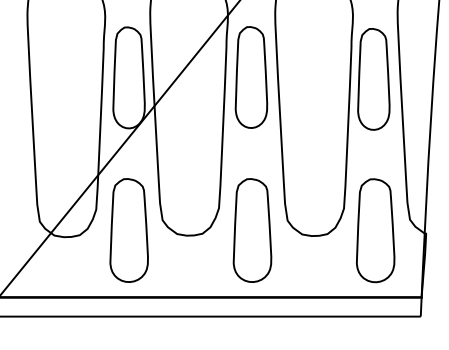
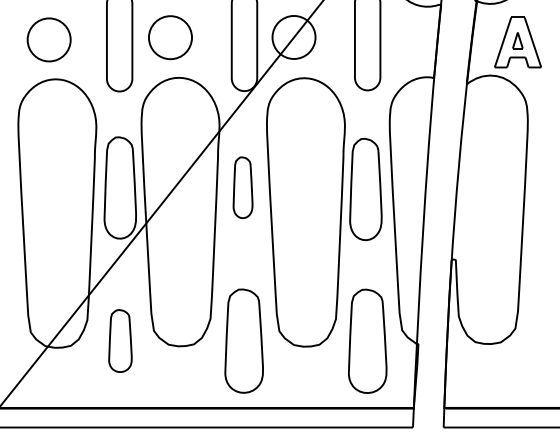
part: (250, 77) -> (242, 187), size x0.6
part: (129, 229) -> (120, 340), size x0.6

